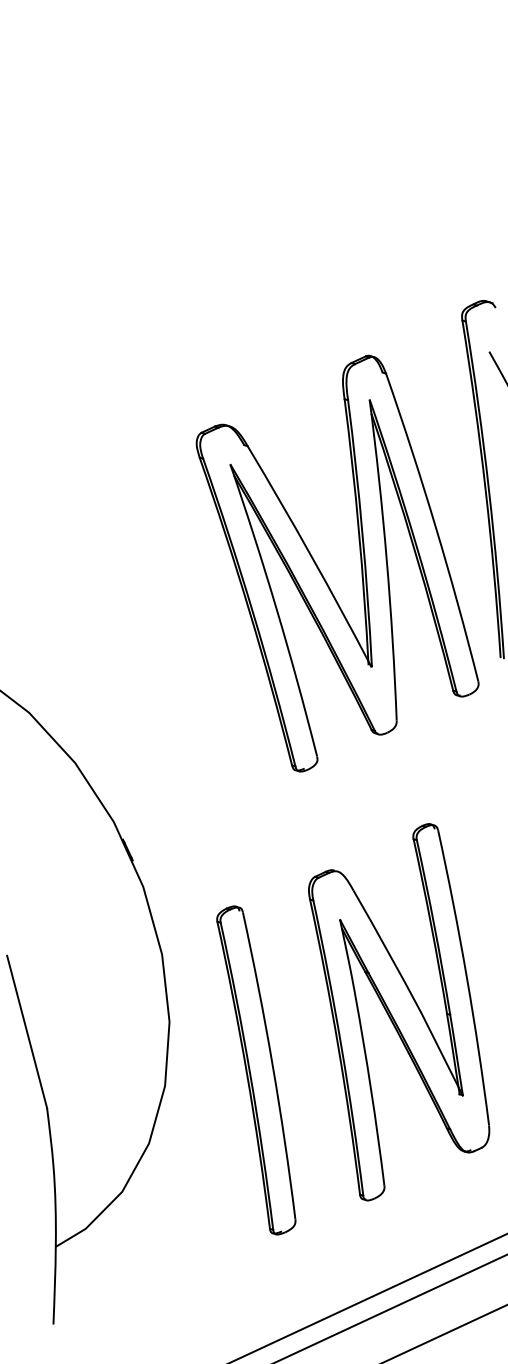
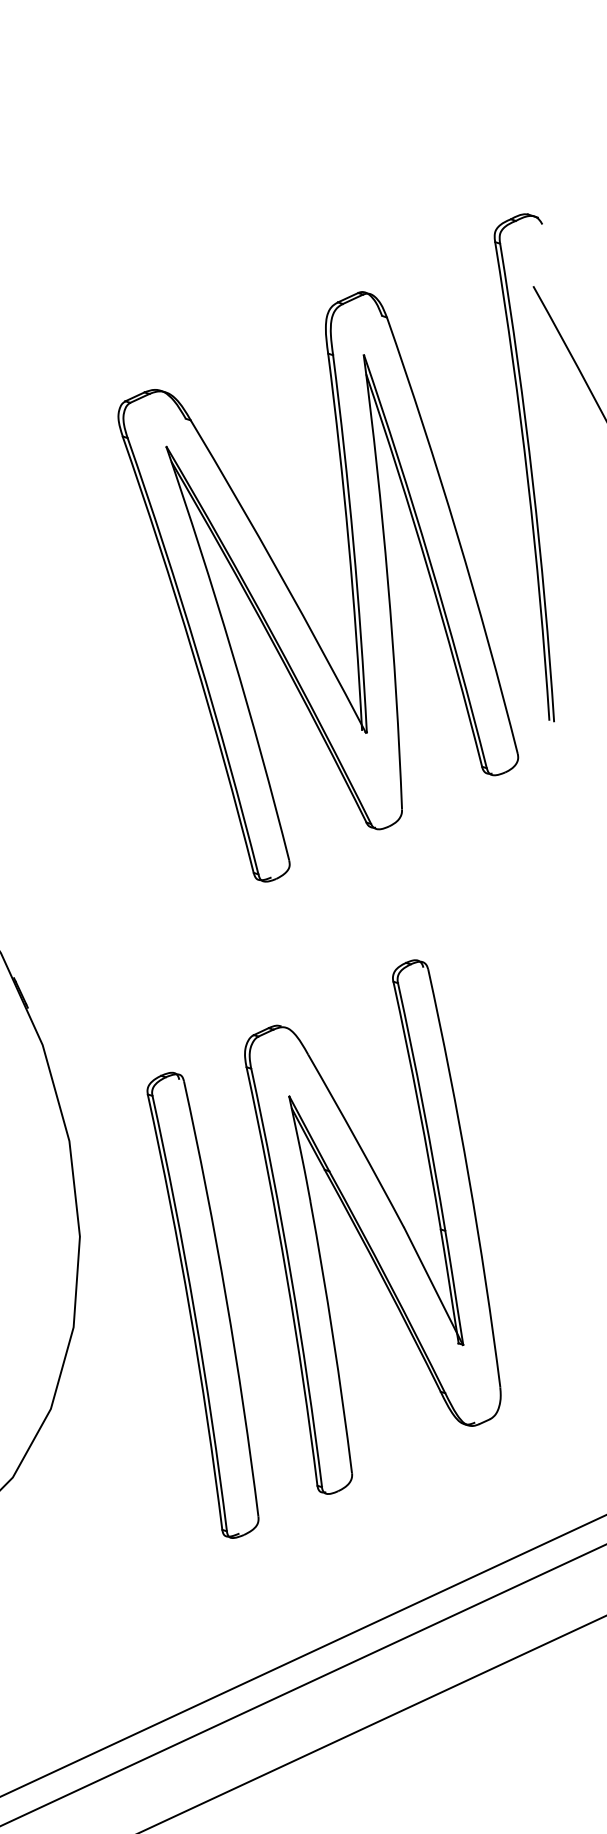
part: (399, 1012) -> (373, 1227), moved

